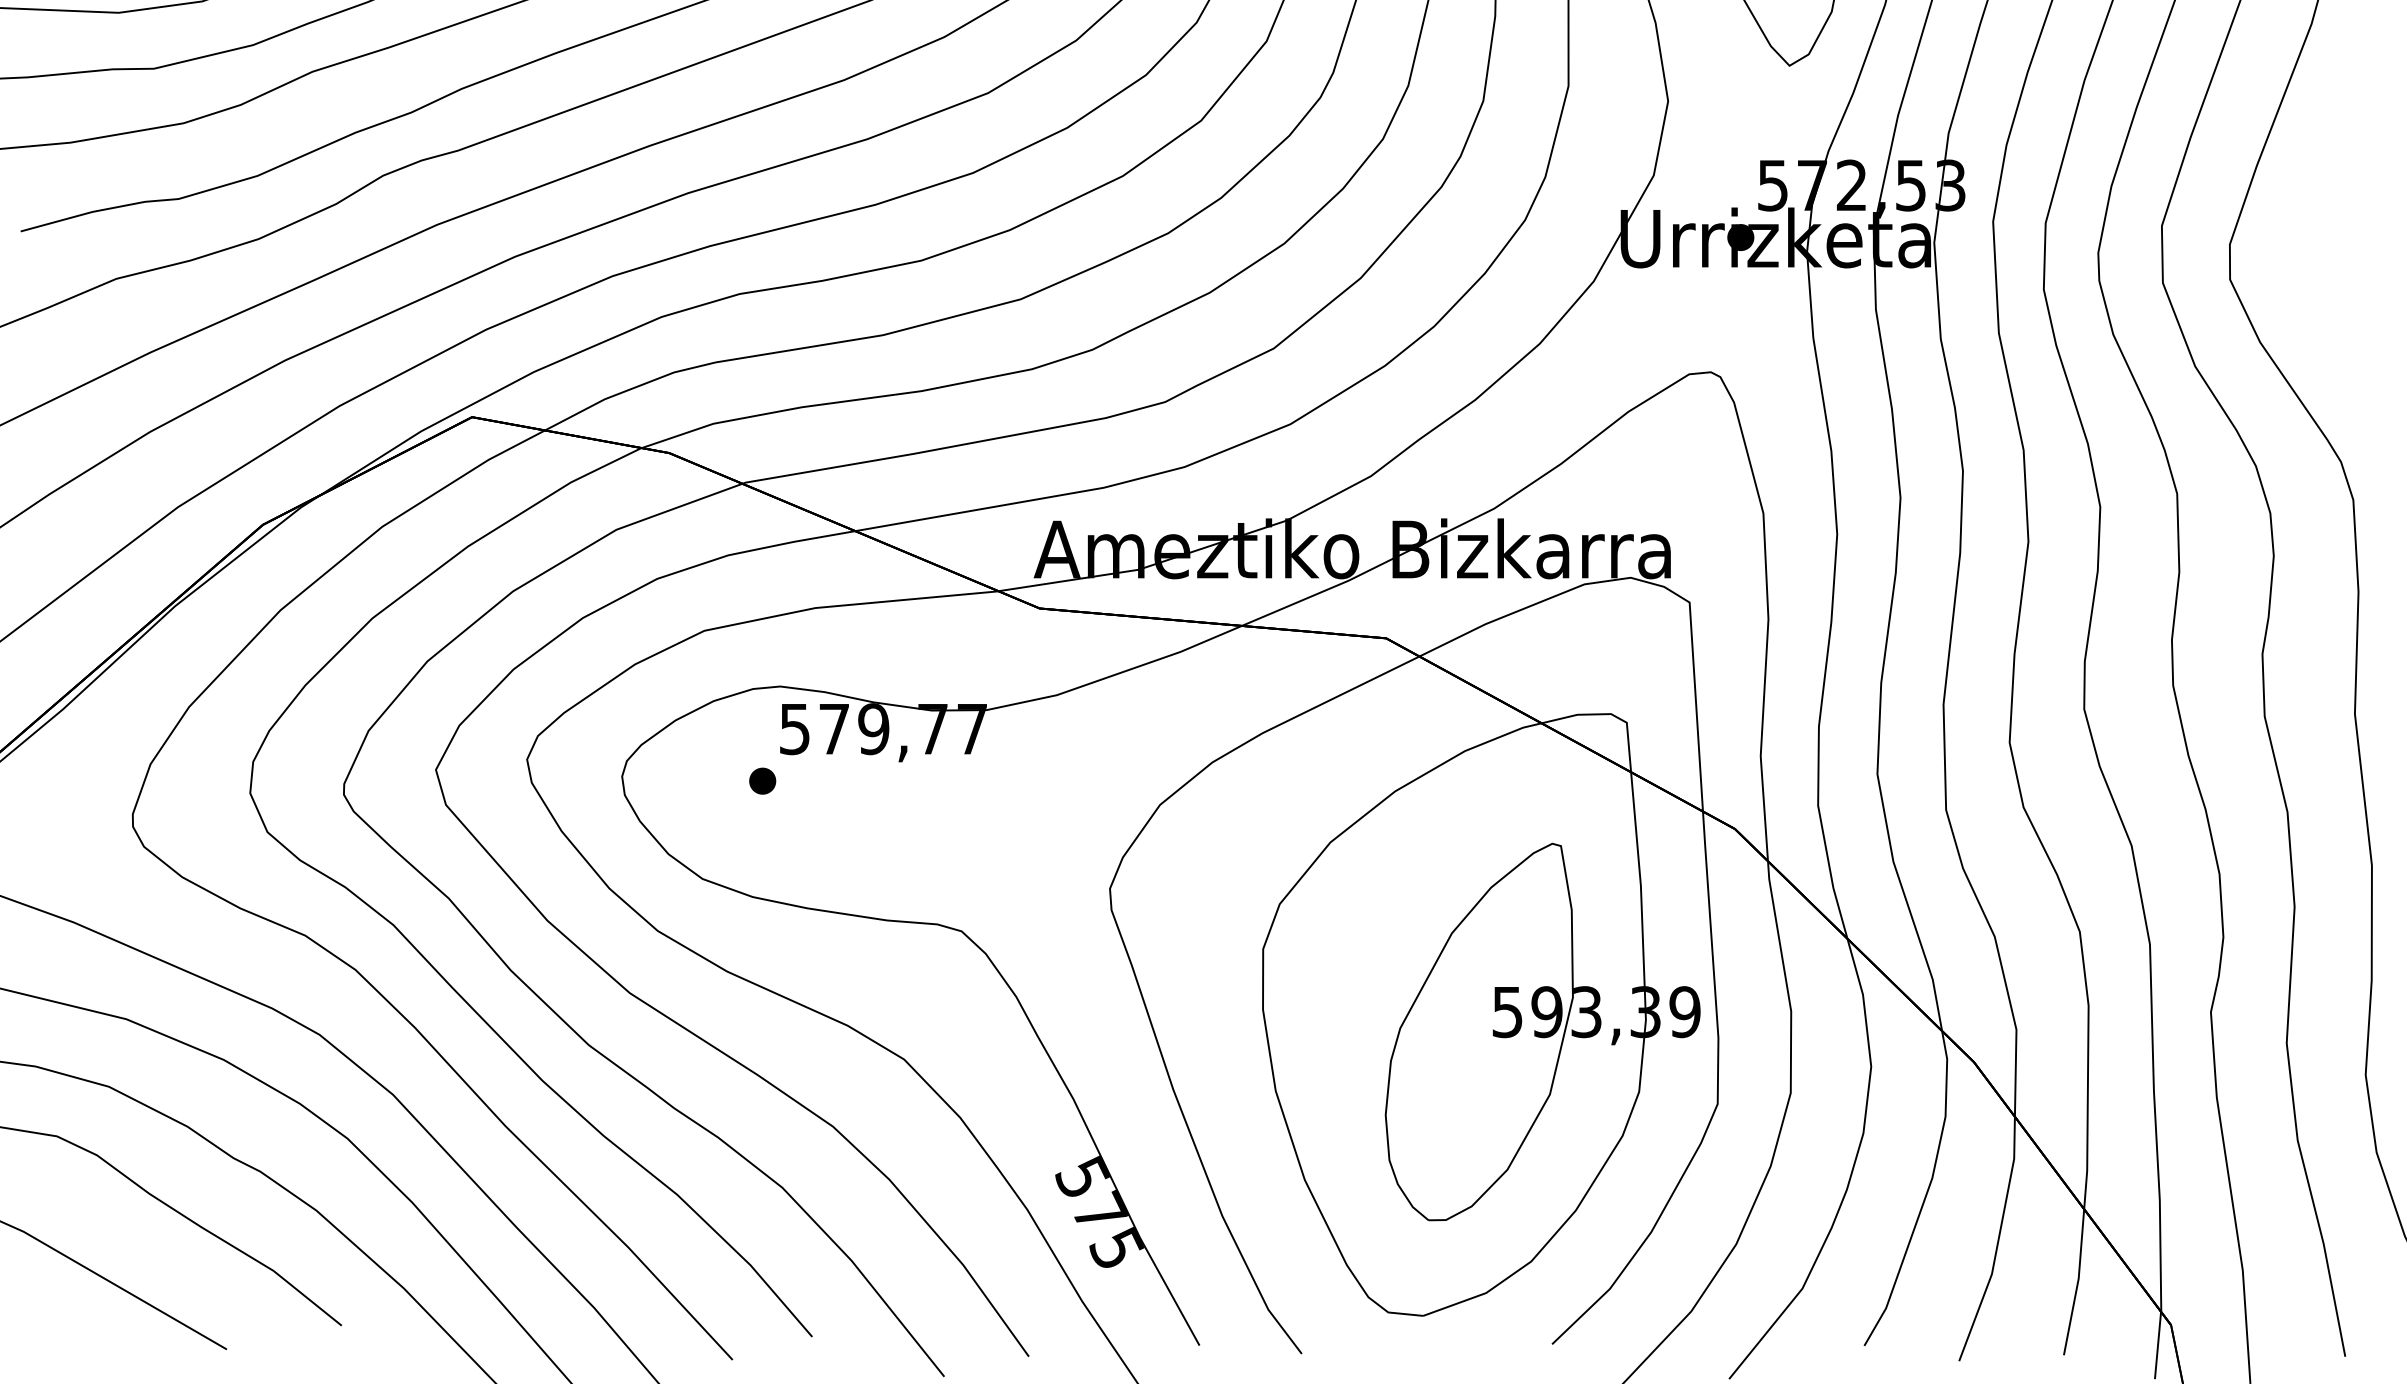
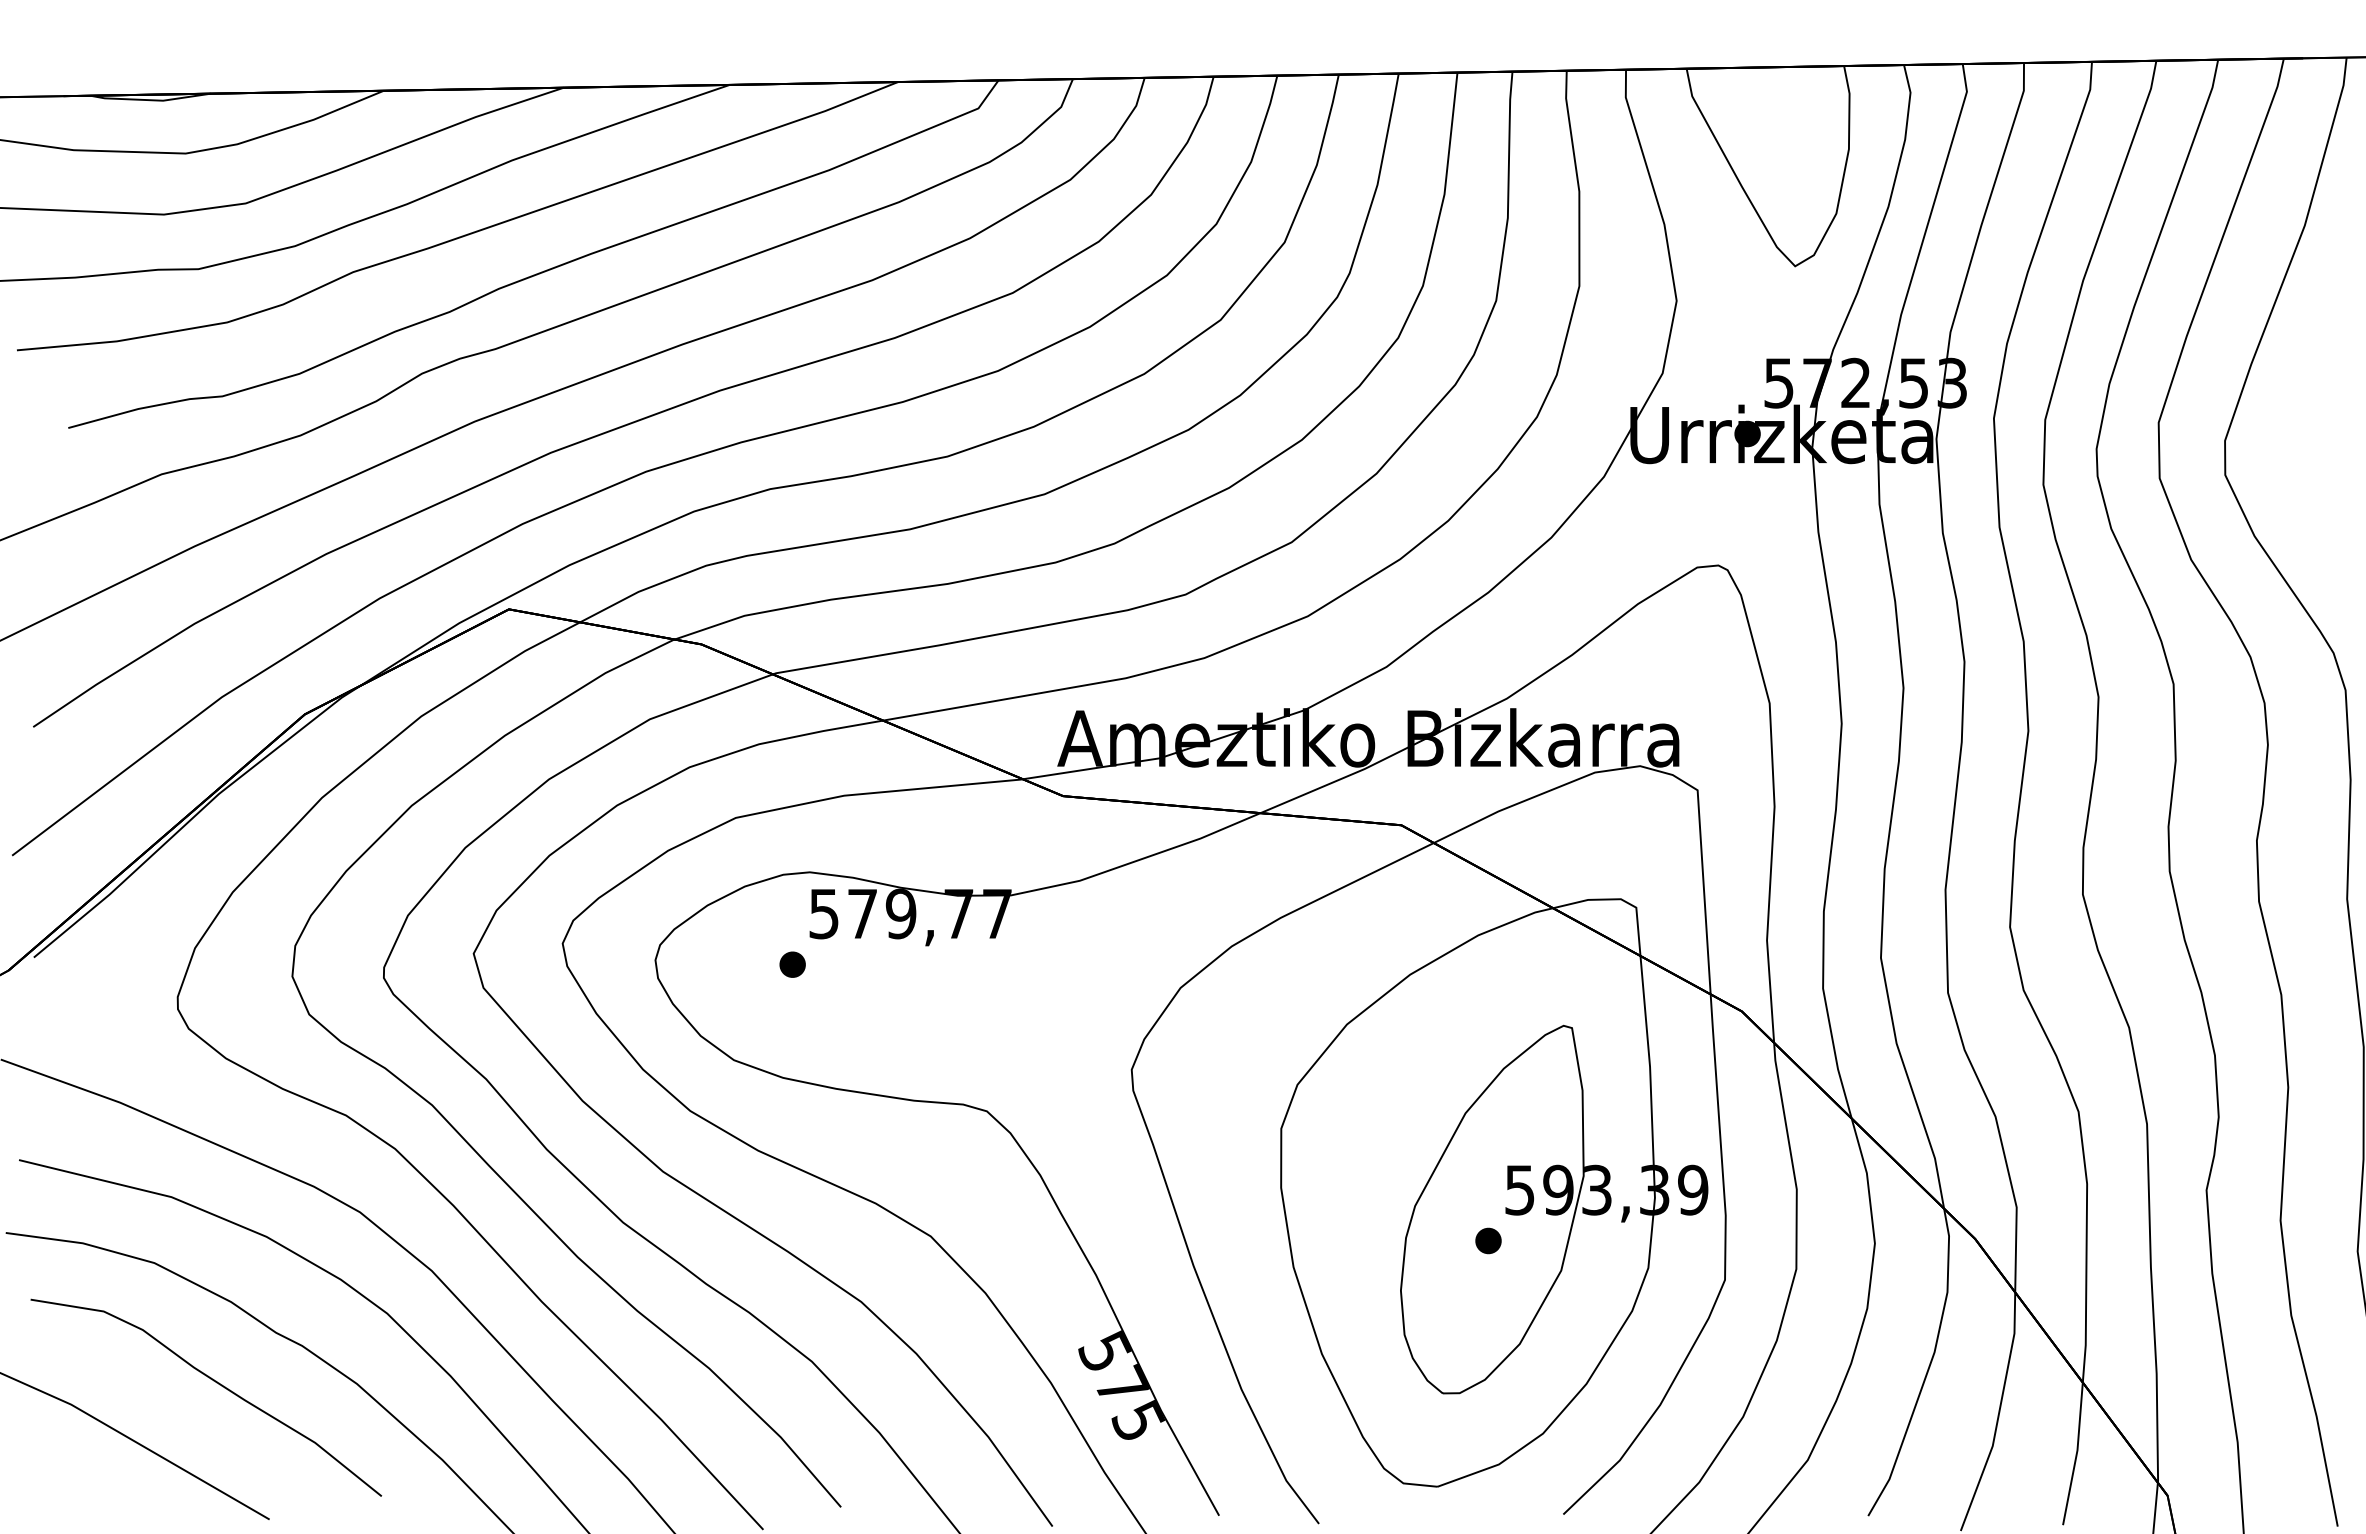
part: (1475, 1063) -> (1488, 1240), added

